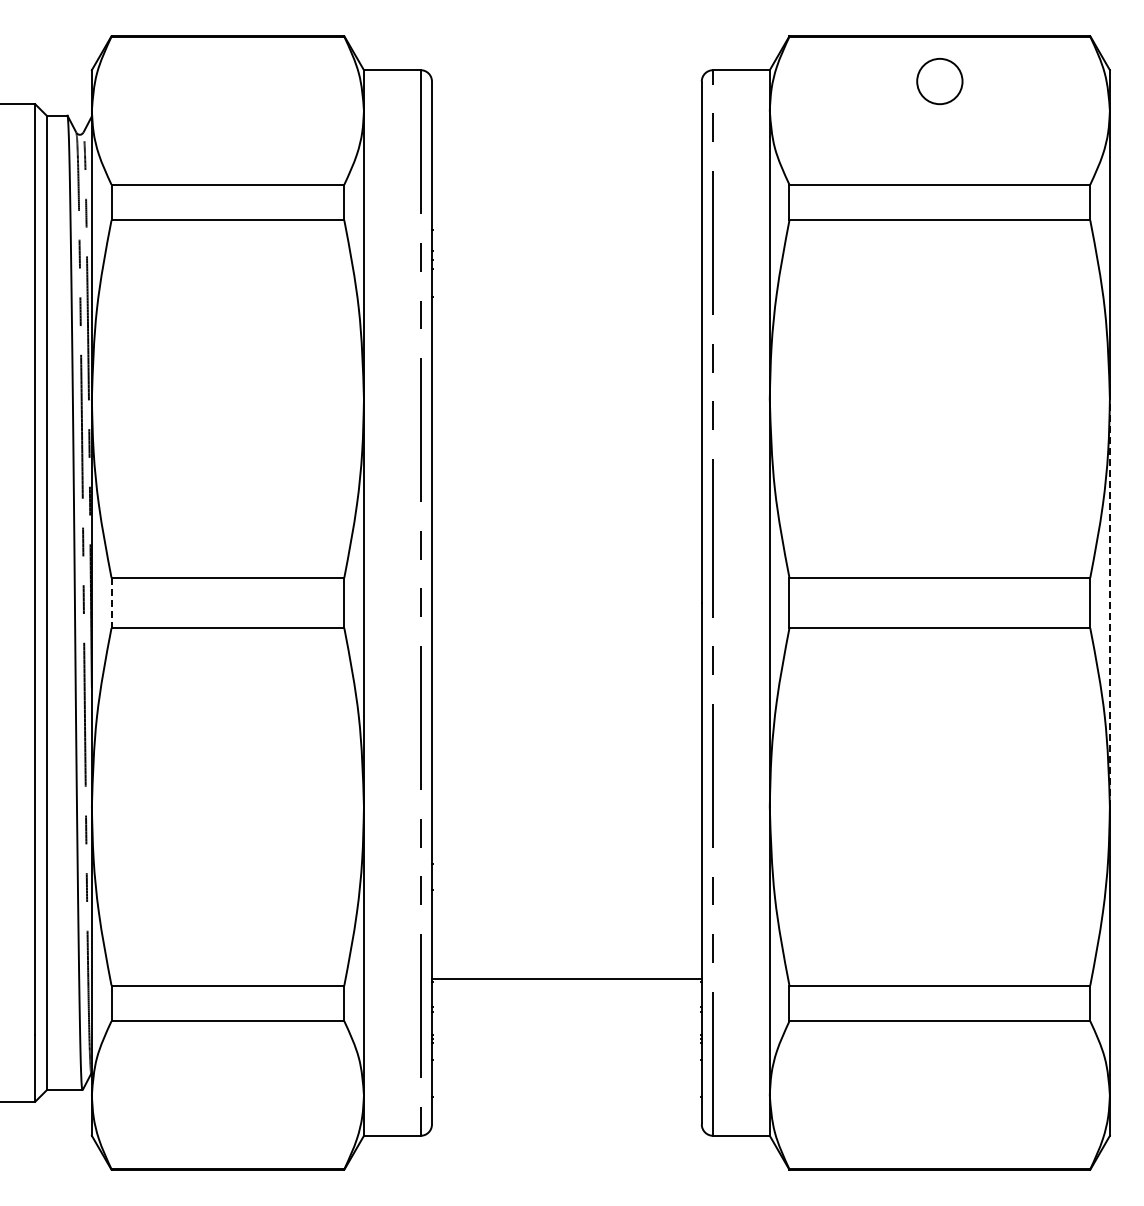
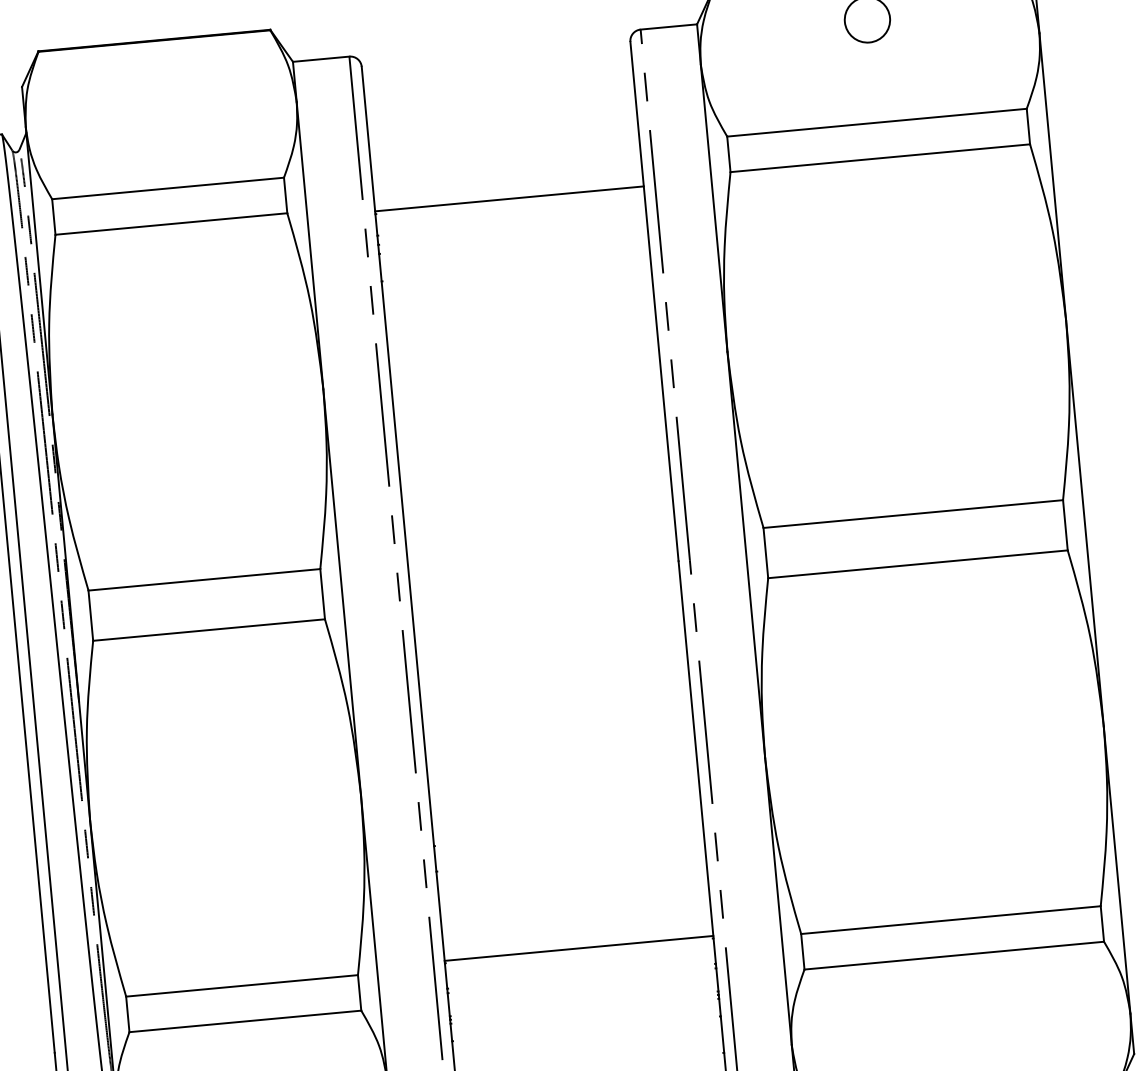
line: (566, 226) -> (509, 198), added
line: (1109, 602) -> (1084, 523), dashed -> solid
line: (111, 603) -> (90, 616), dashed -> solid

